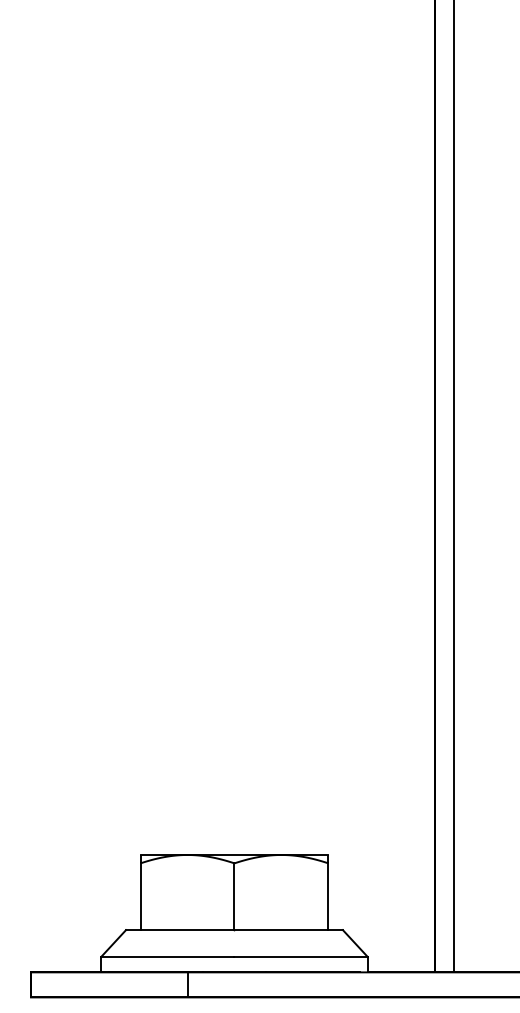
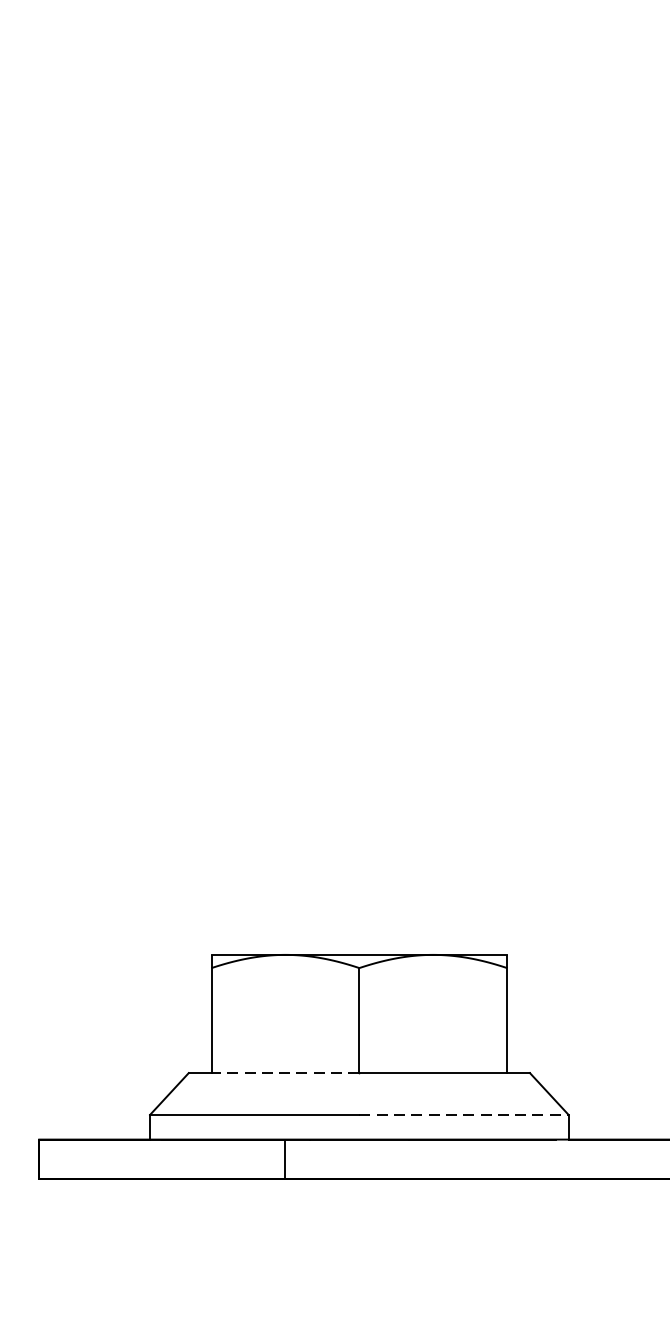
line: (187, 930) -> (285, 1073), solid -> dashed
line: (301, 956) -> (464, 1114), solid -> dashed

